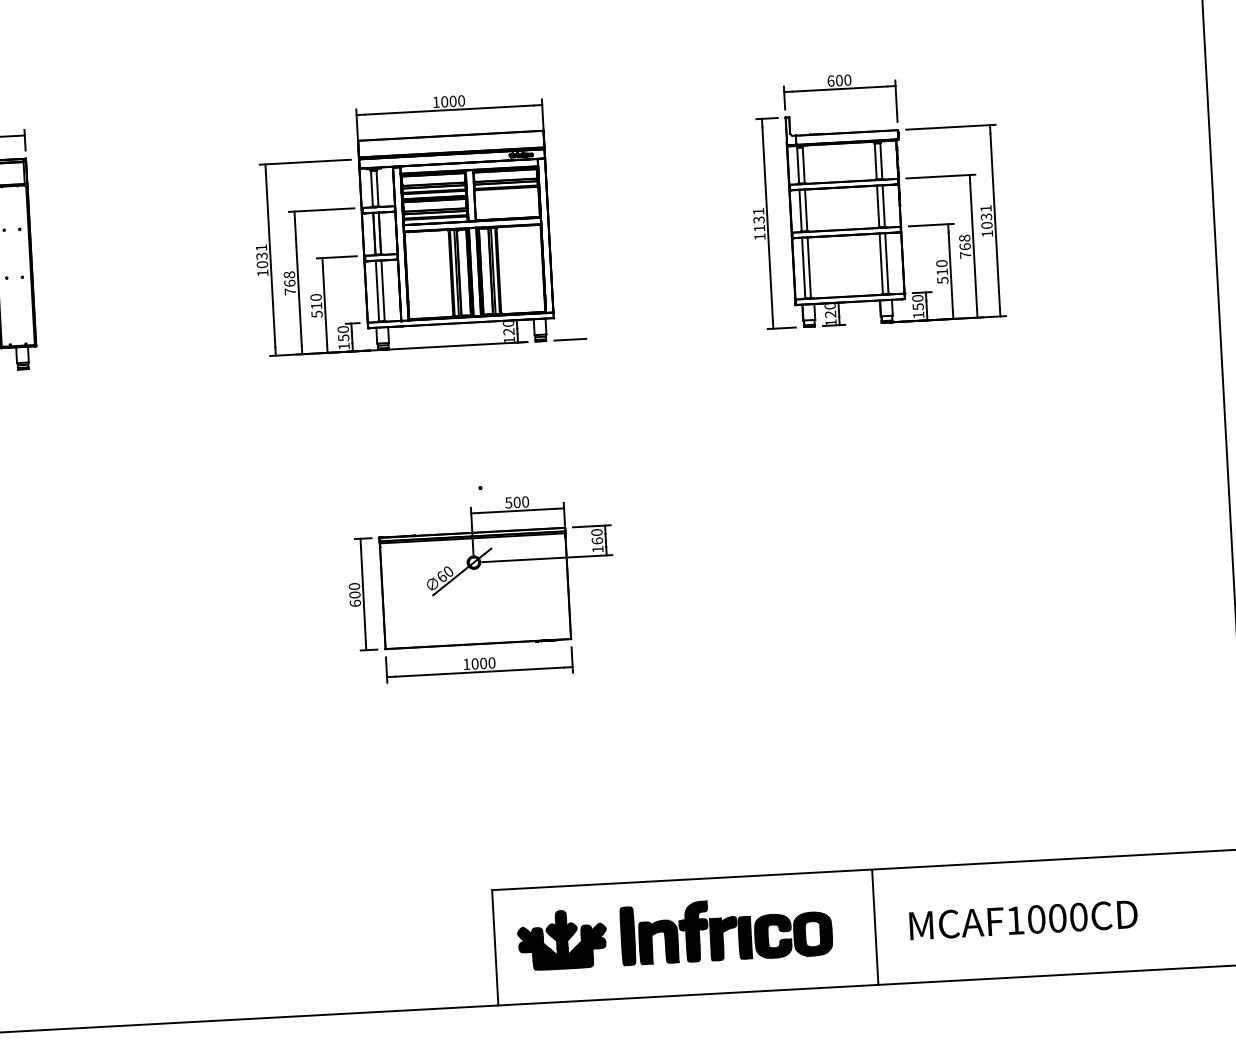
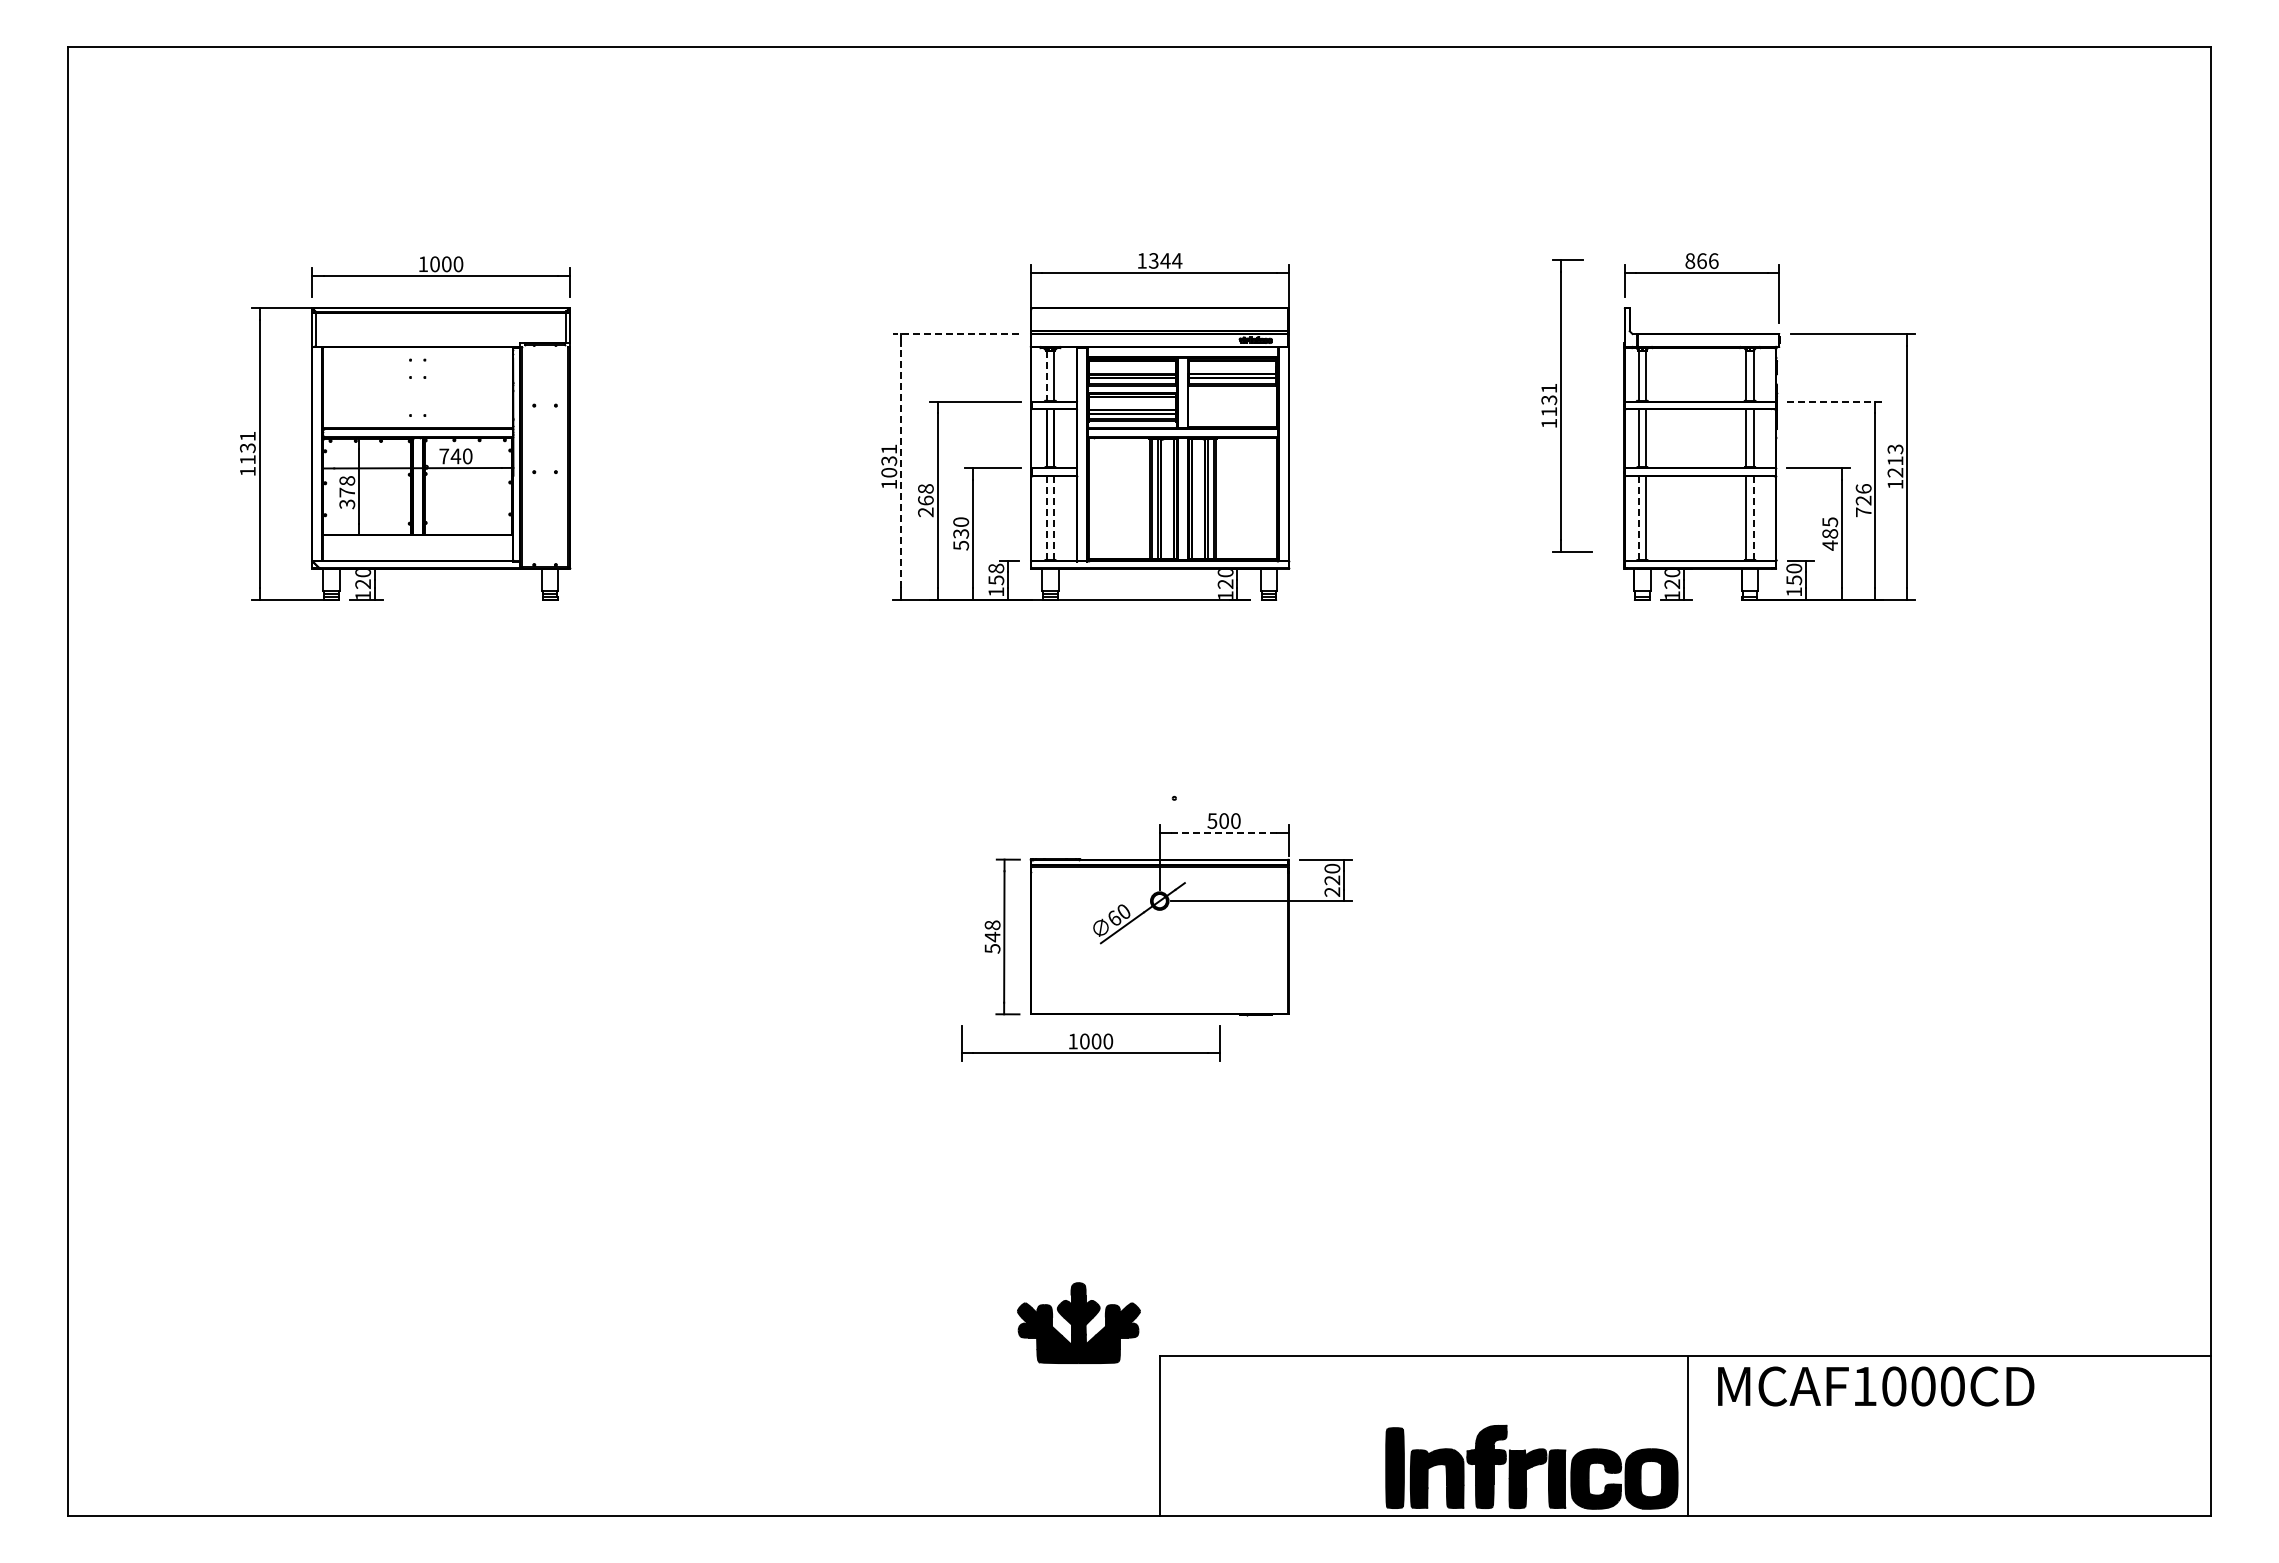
text: (839, 80) -> (1701, 260), 600 -> 866
text: (453, 101) -> (1165, 260), 1000 -> 1344
line: (304, 162) -> (955, 334), solid -> dashed
line: (941, 176) -> (1835, 401), solid -> dashed
line: (371, 188) -> (1046, 375), solid -> dashed
text: (986, 216) -> (1895, 460), 1031 -> 1213
part: (771, 223) -> (1566, 405), moved
text: (964, 242) -> (1863, 494), 768 -> 726
line: (270, 259) -> (900, 466), solid -> dashed
line: (887, 263) -> (1754, 517), solid -> dashed
line: (803, 268) -> (1638, 518), solid -> dashed
text: (942, 271) -> (1830, 533), 510 -> 485
line: (383, 290) -> (1054, 517), solid -> dashed
text: (290, 291) -> (925, 512), 768 -> 268
line: (377, 291) -> (1046, 518), solid -> dashed
text: (316, 305) -> (961, 533), 510 -> 530
text: (342, 329) -> (995, 568), 150 -> 158
line: (569, 339) -> (1309, 599), removed
line: (517, 510) -> (1224, 832), solid -> dashed
text: (597, 544) -> (1332, 885), 160 -> 220
text: (354, 594) -> (992, 936), 600 -> 548
part: (479, 665) -> (1090, 1043), moved
text: (1023, 920) -> (1876, 1386), moved
part: (726, 929) -> (1531, 1466), moved
part: (562, 939) -> (1078, 1322), moved

